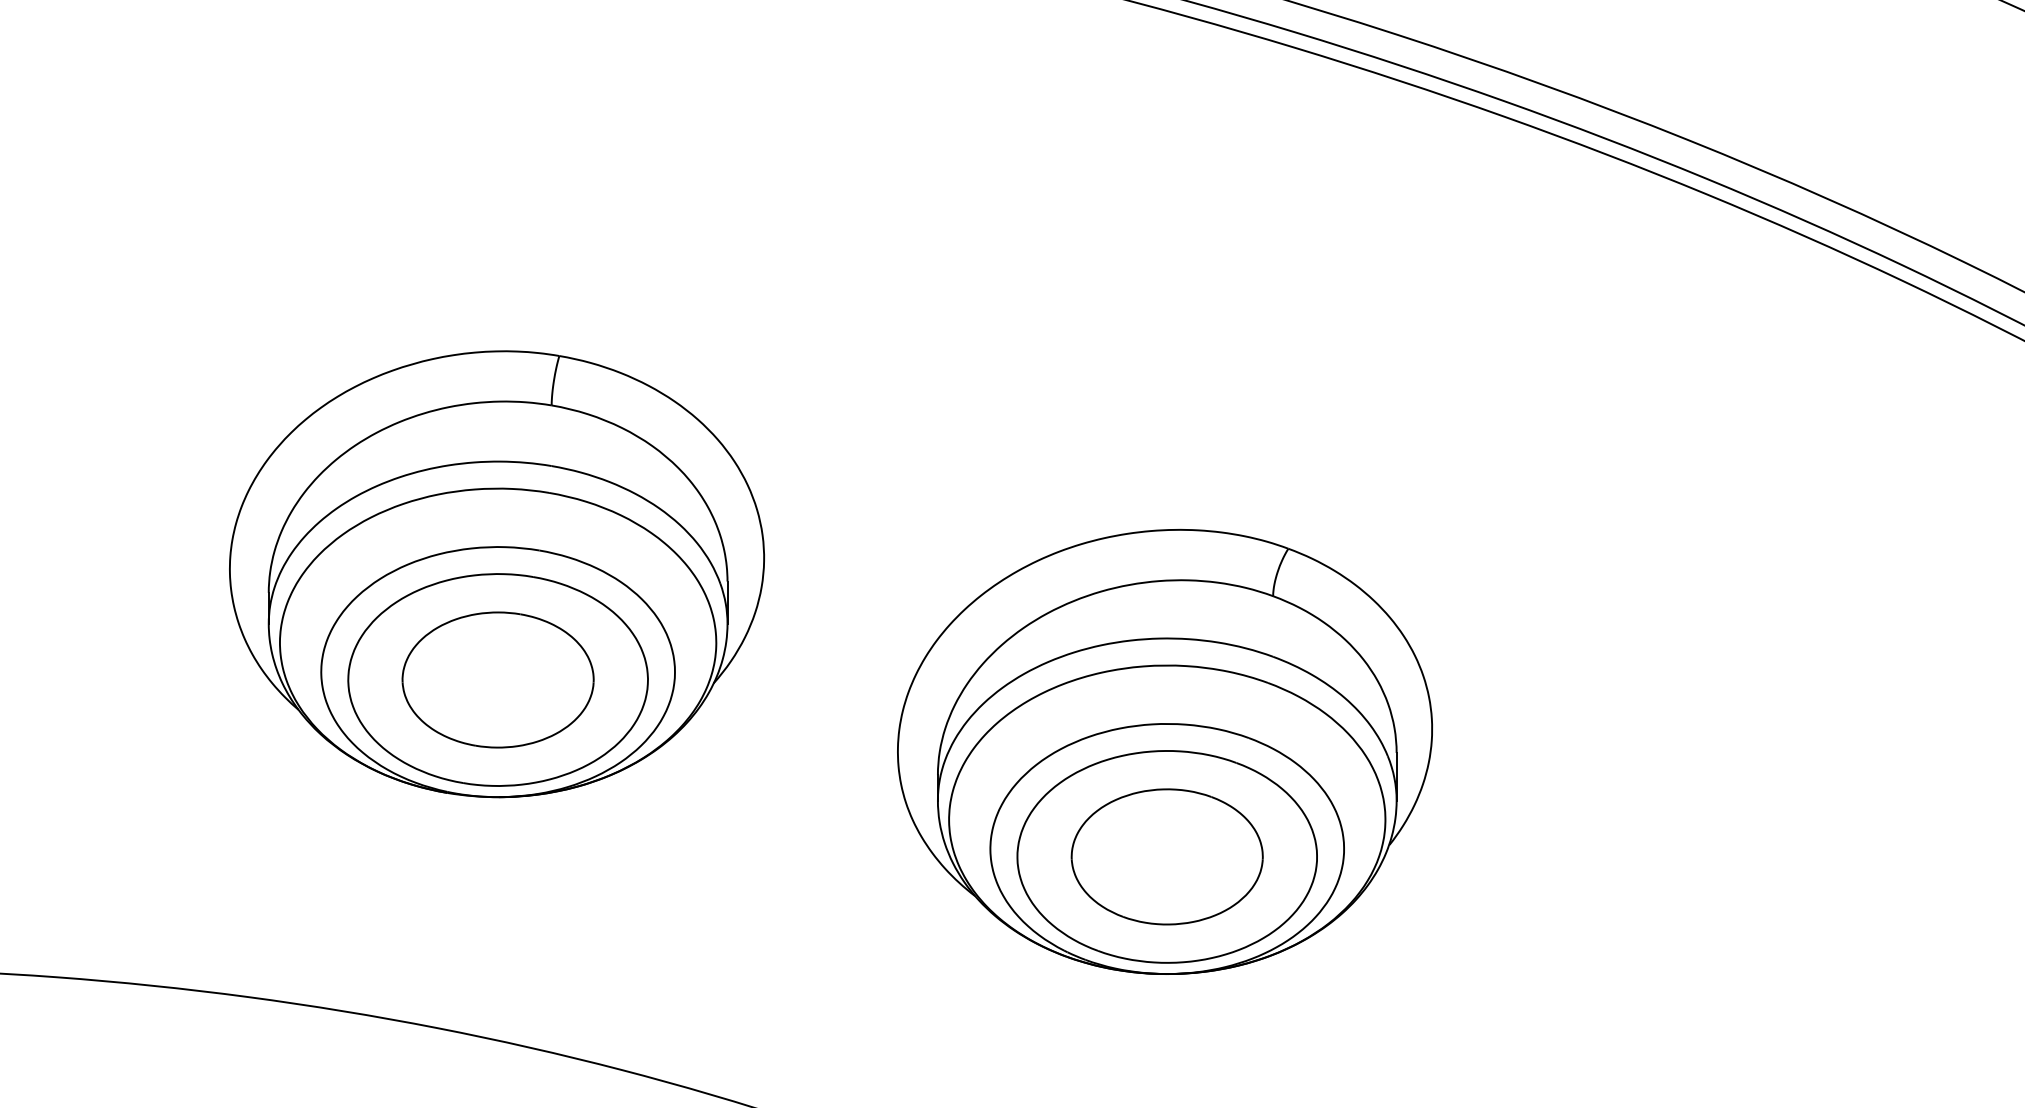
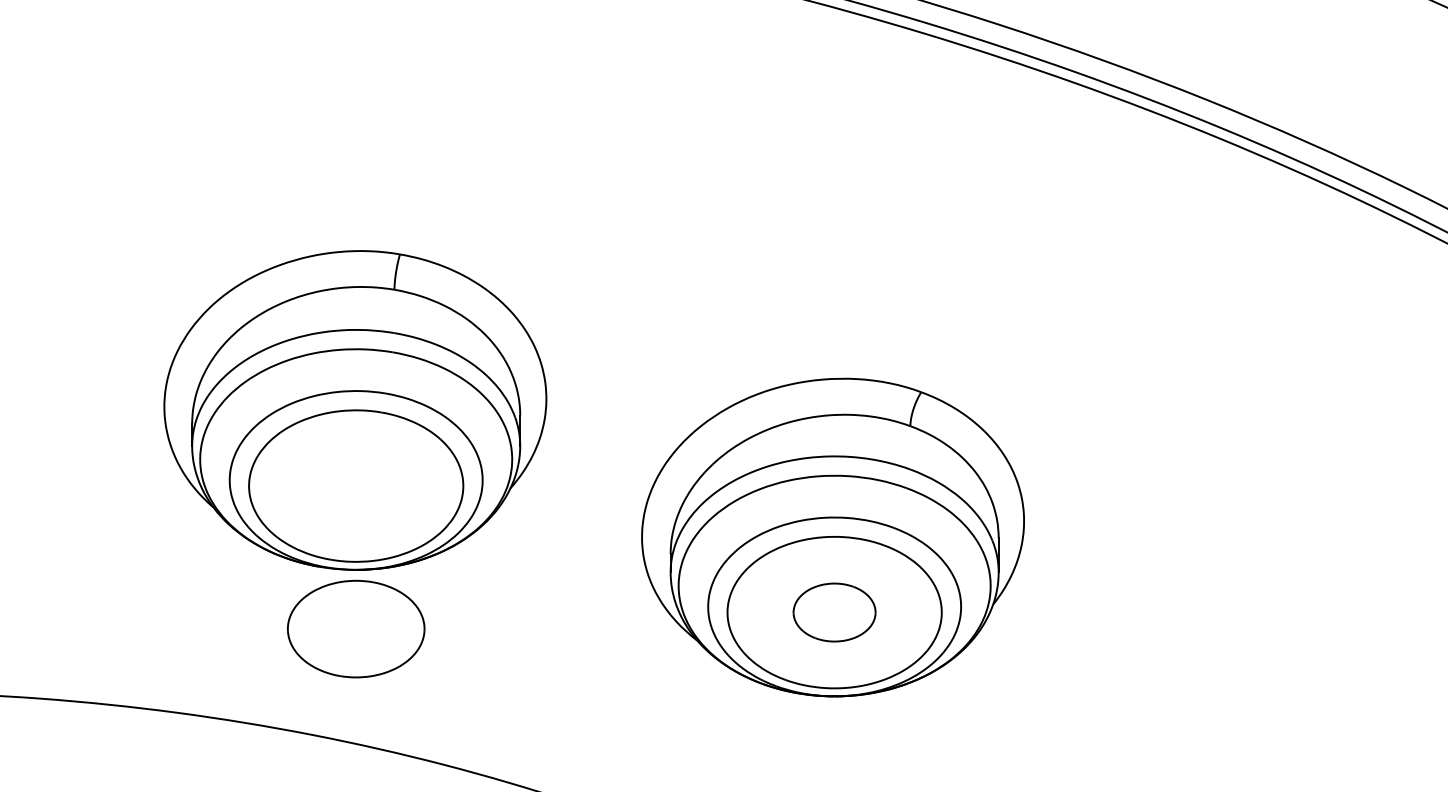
part: (498, 679) -> (356, 628), moved
part: (1167, 856) -> (834, 612), size x0.6

